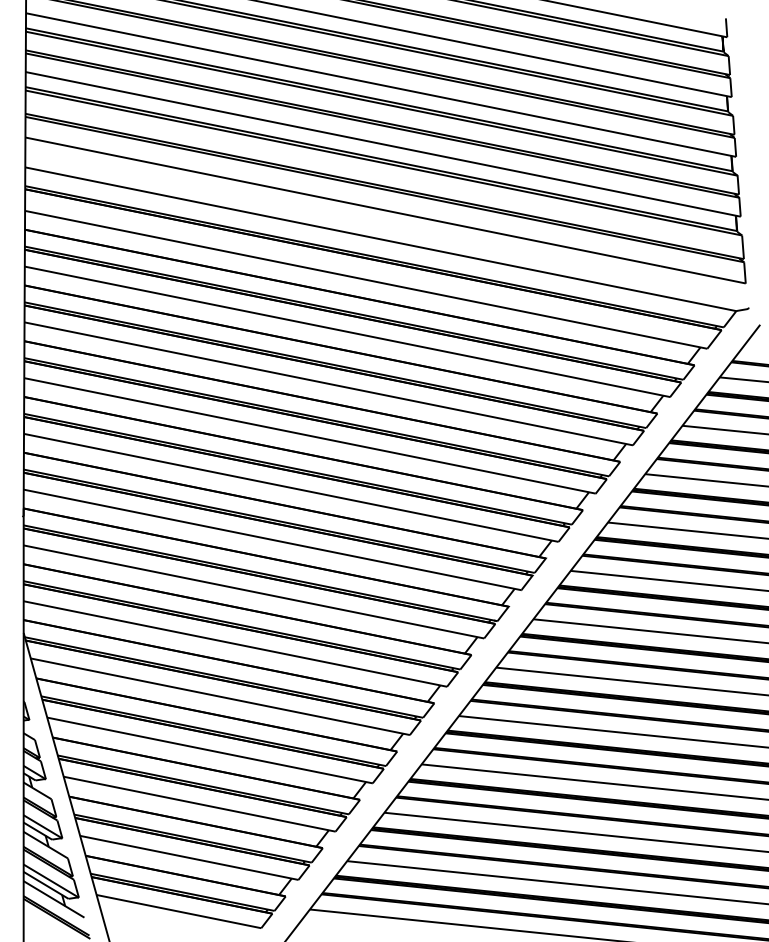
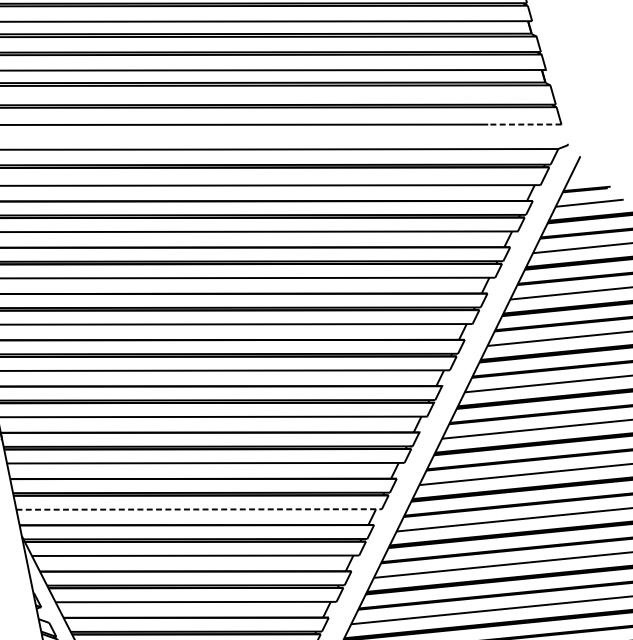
line: (702, 274) -> (524, 124), solid -> dashed
line: (235, 644) -> (199, 509), solid -> dashed

